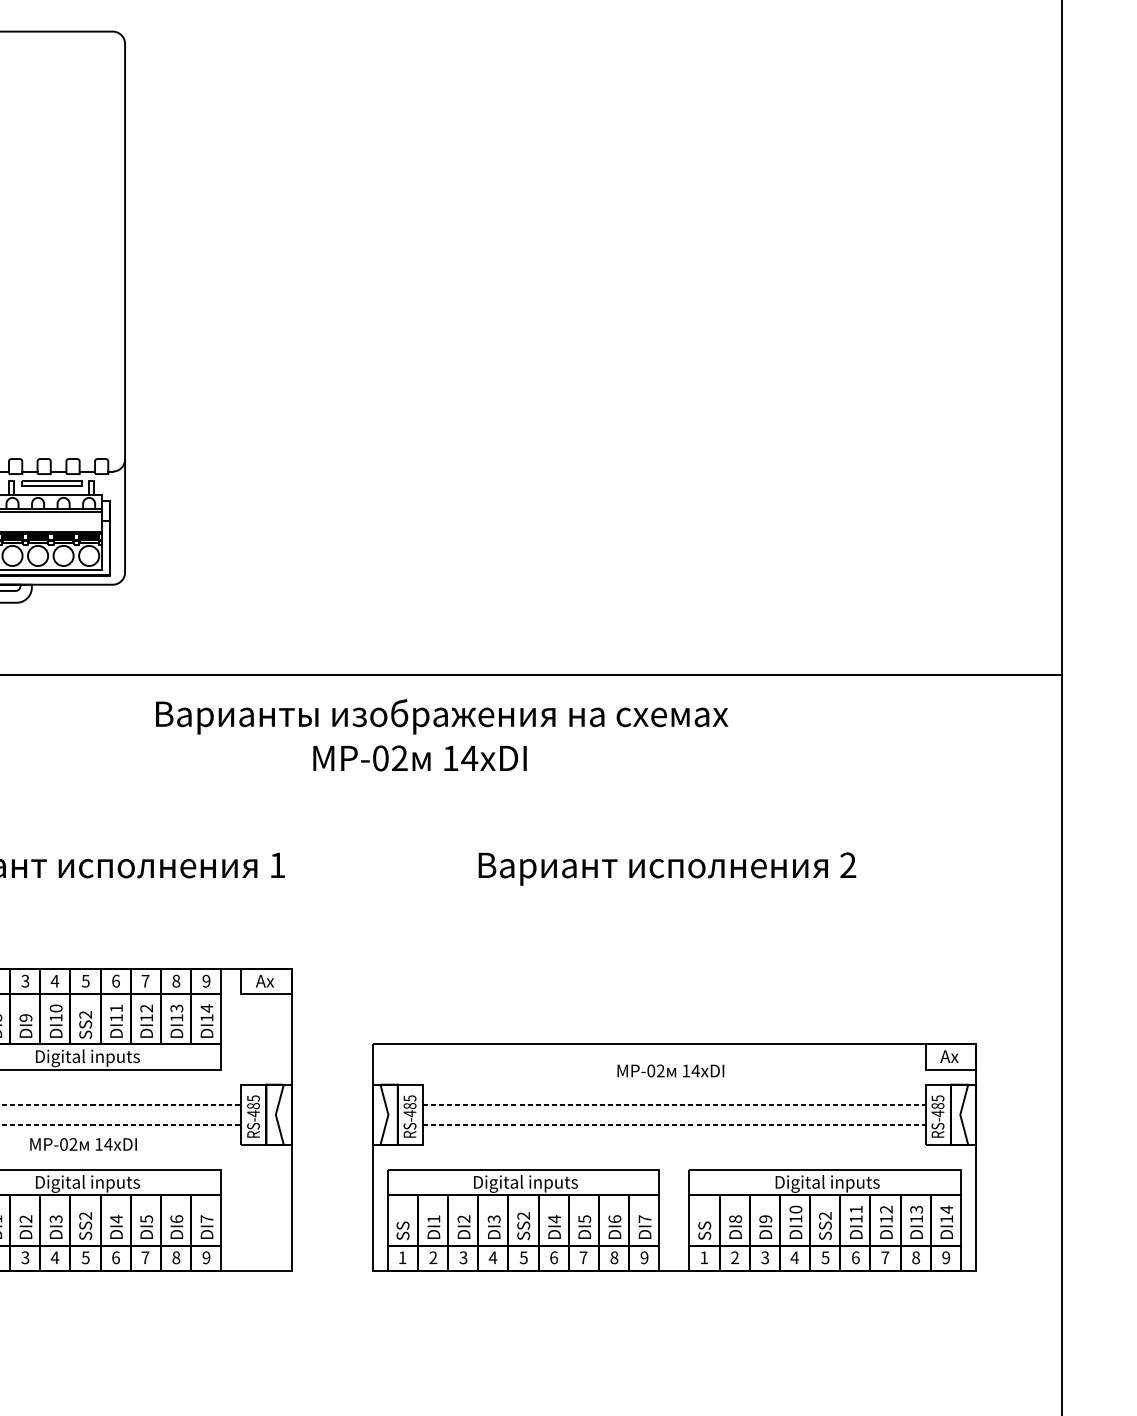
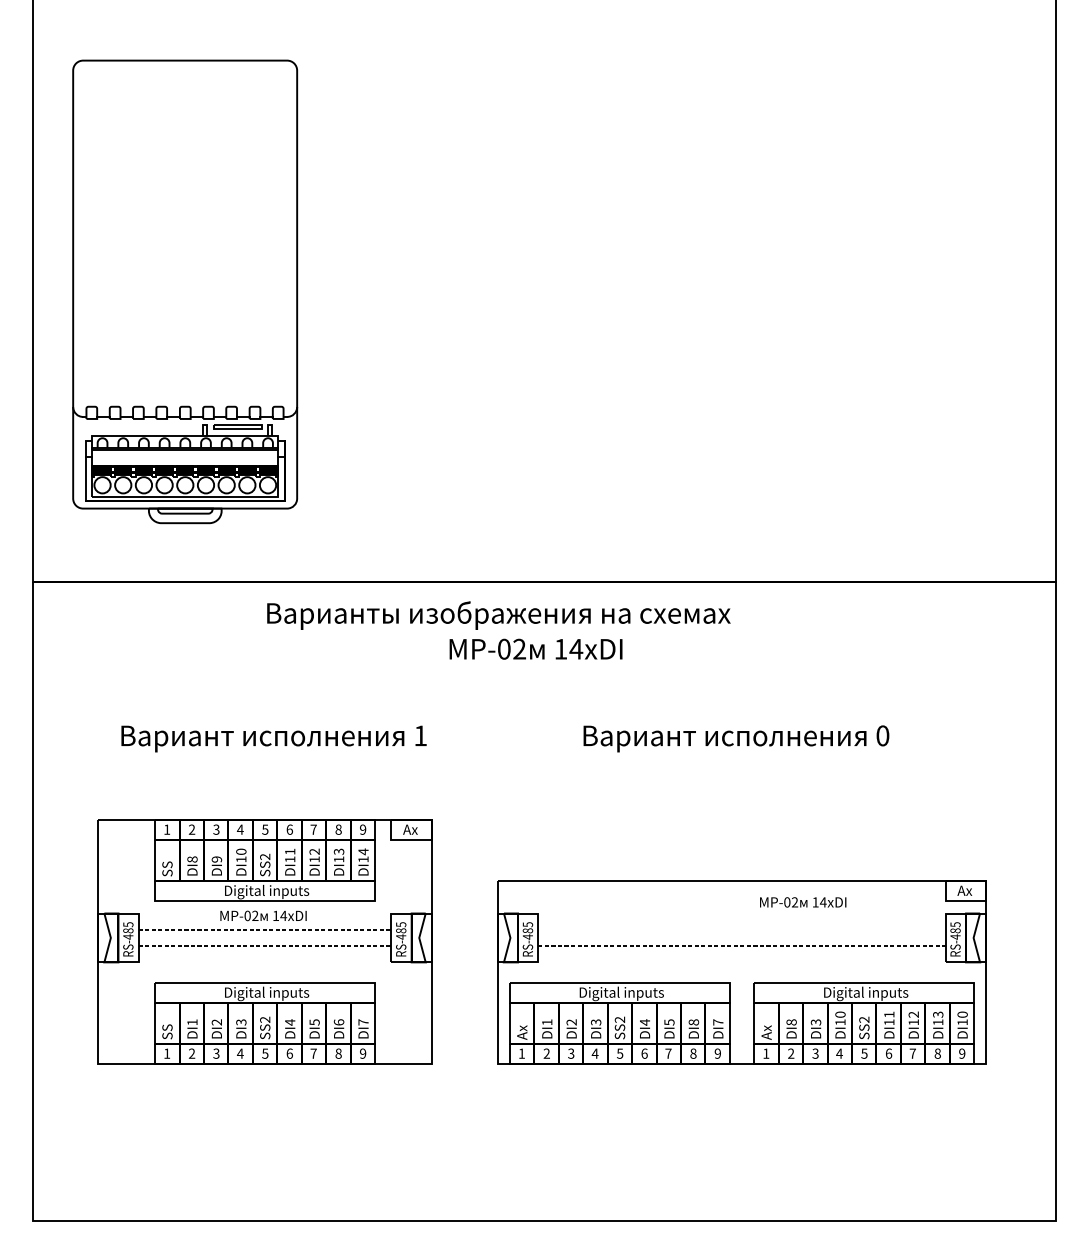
text: (441, 716) -> (498, 615), moved
text: (847, 864) -> (882, 735), 2 -> 0
text: (671, 1071) -> (803, 902), moved
line: (673, 1104) -> (741, 929), removed
text: (83, 1143) -> (263, 915), moved
text: (946, 1209) -> (962, 1014), DI14 -> DI10
text: (614, 1219) -> (693, 1022), DI6 -> DI8
text: (766, 1219) -> (816, 1022), DI9 -> DI3
text: (403, 1230) -> (522, 1031), SS -> Ах
text: (704, 1230) -> (766, 1031), SS -> Ах

